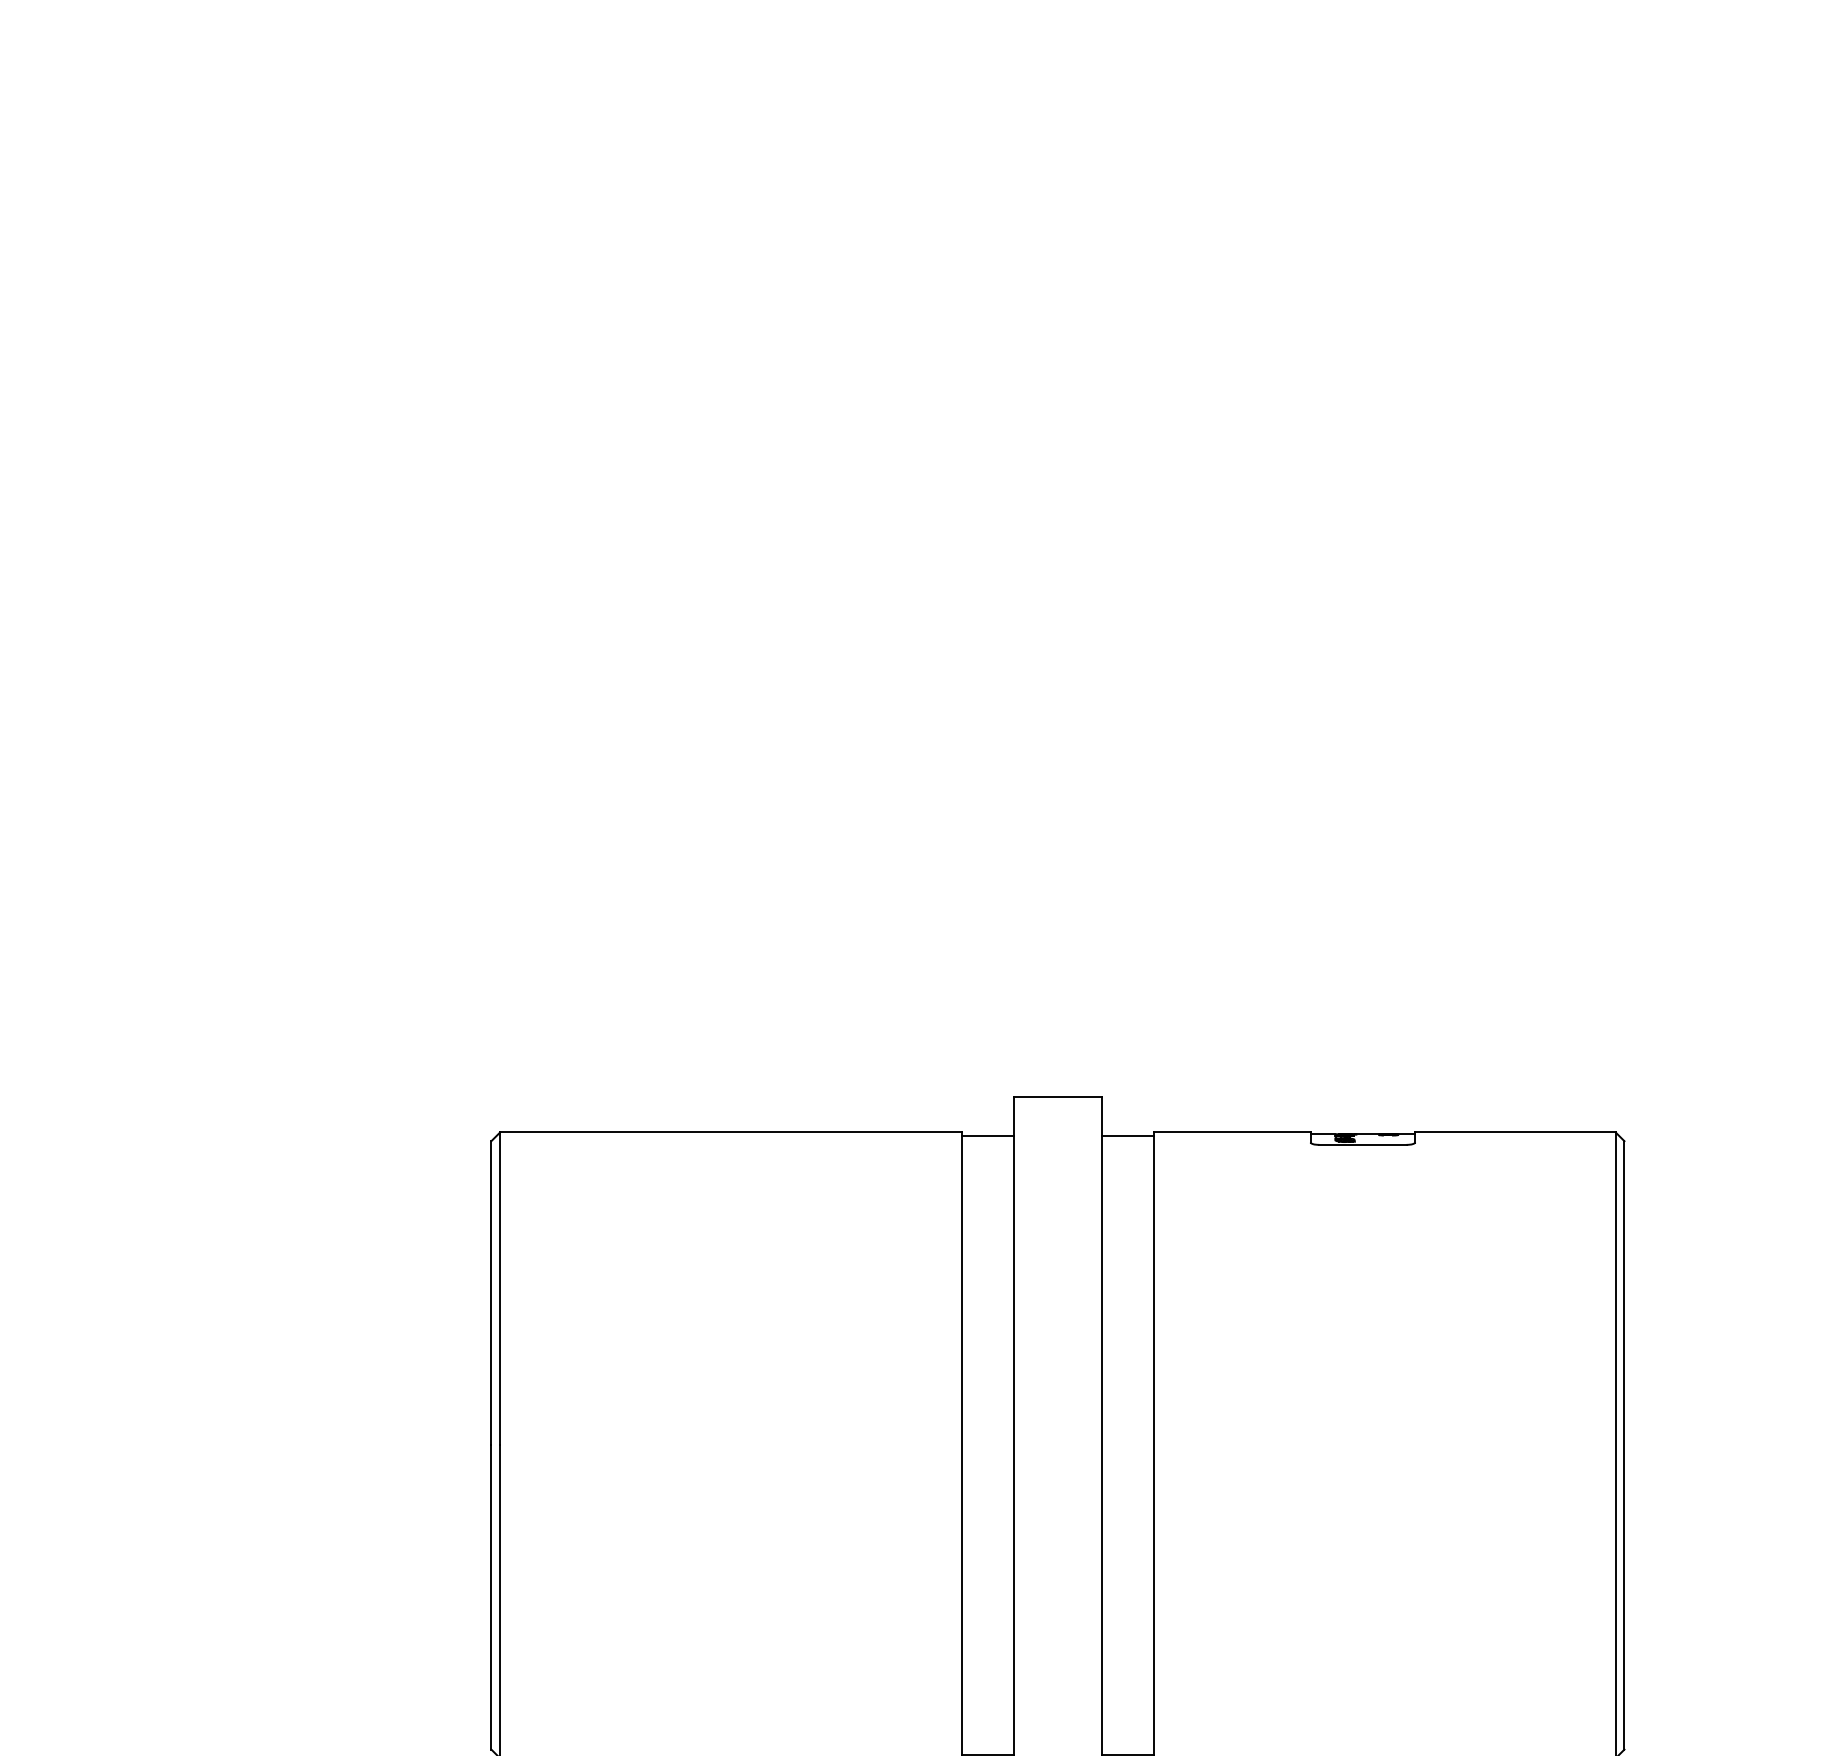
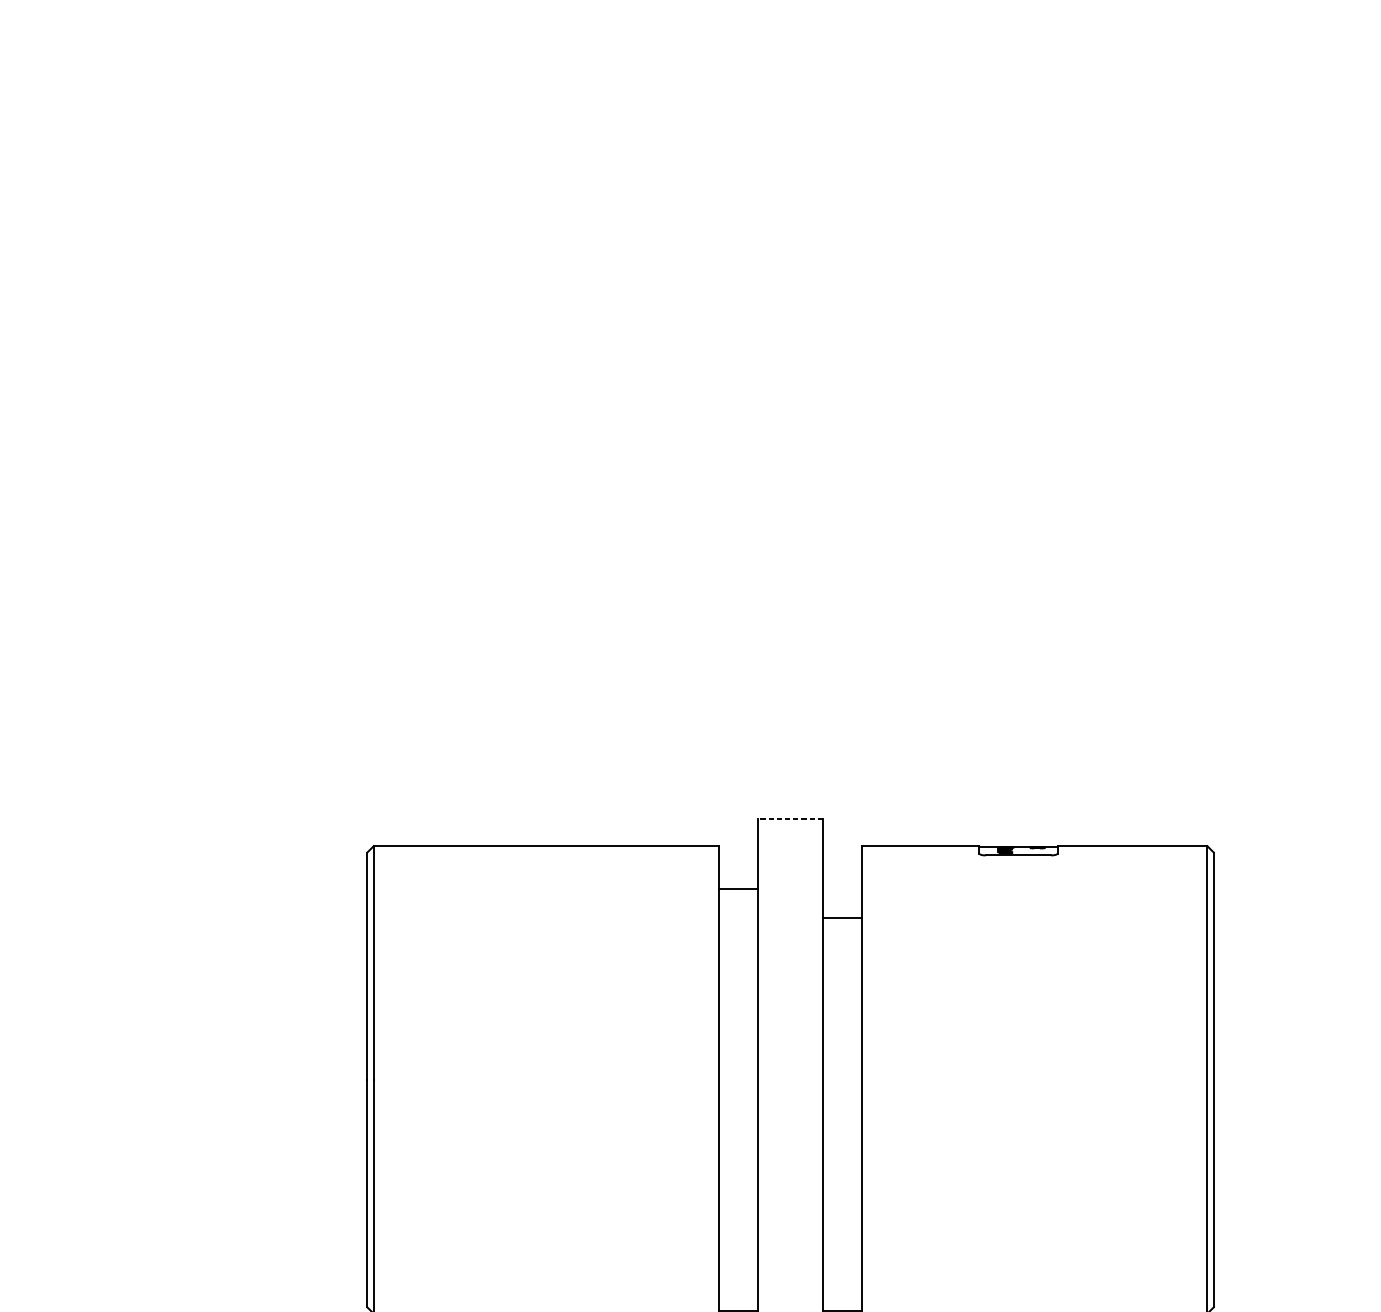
line: (1057, 1096) -> (790, 819), solid -> dashed
line: (988, 1135) -> (738, 888), moved
line: (1127, 1135) -> (842, 917), moved

